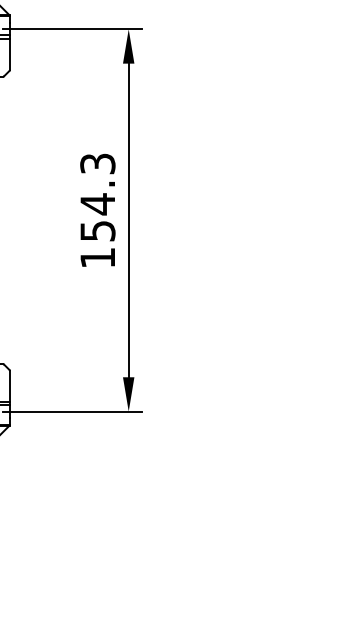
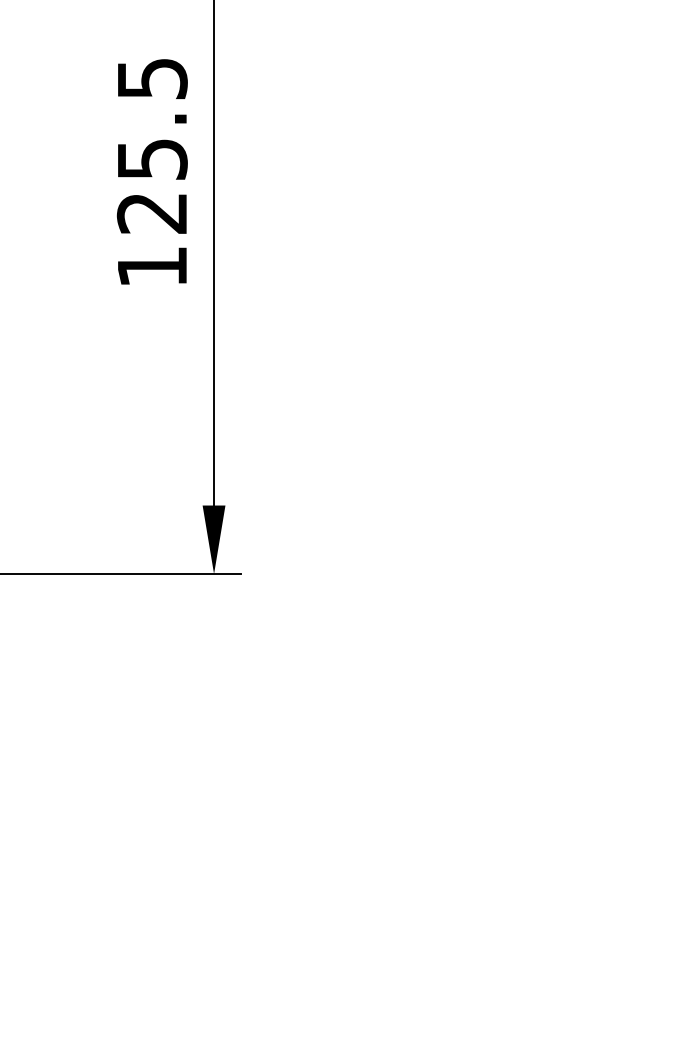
text: (97, 197) -> (151, 145), 154.3 -> 125.5

